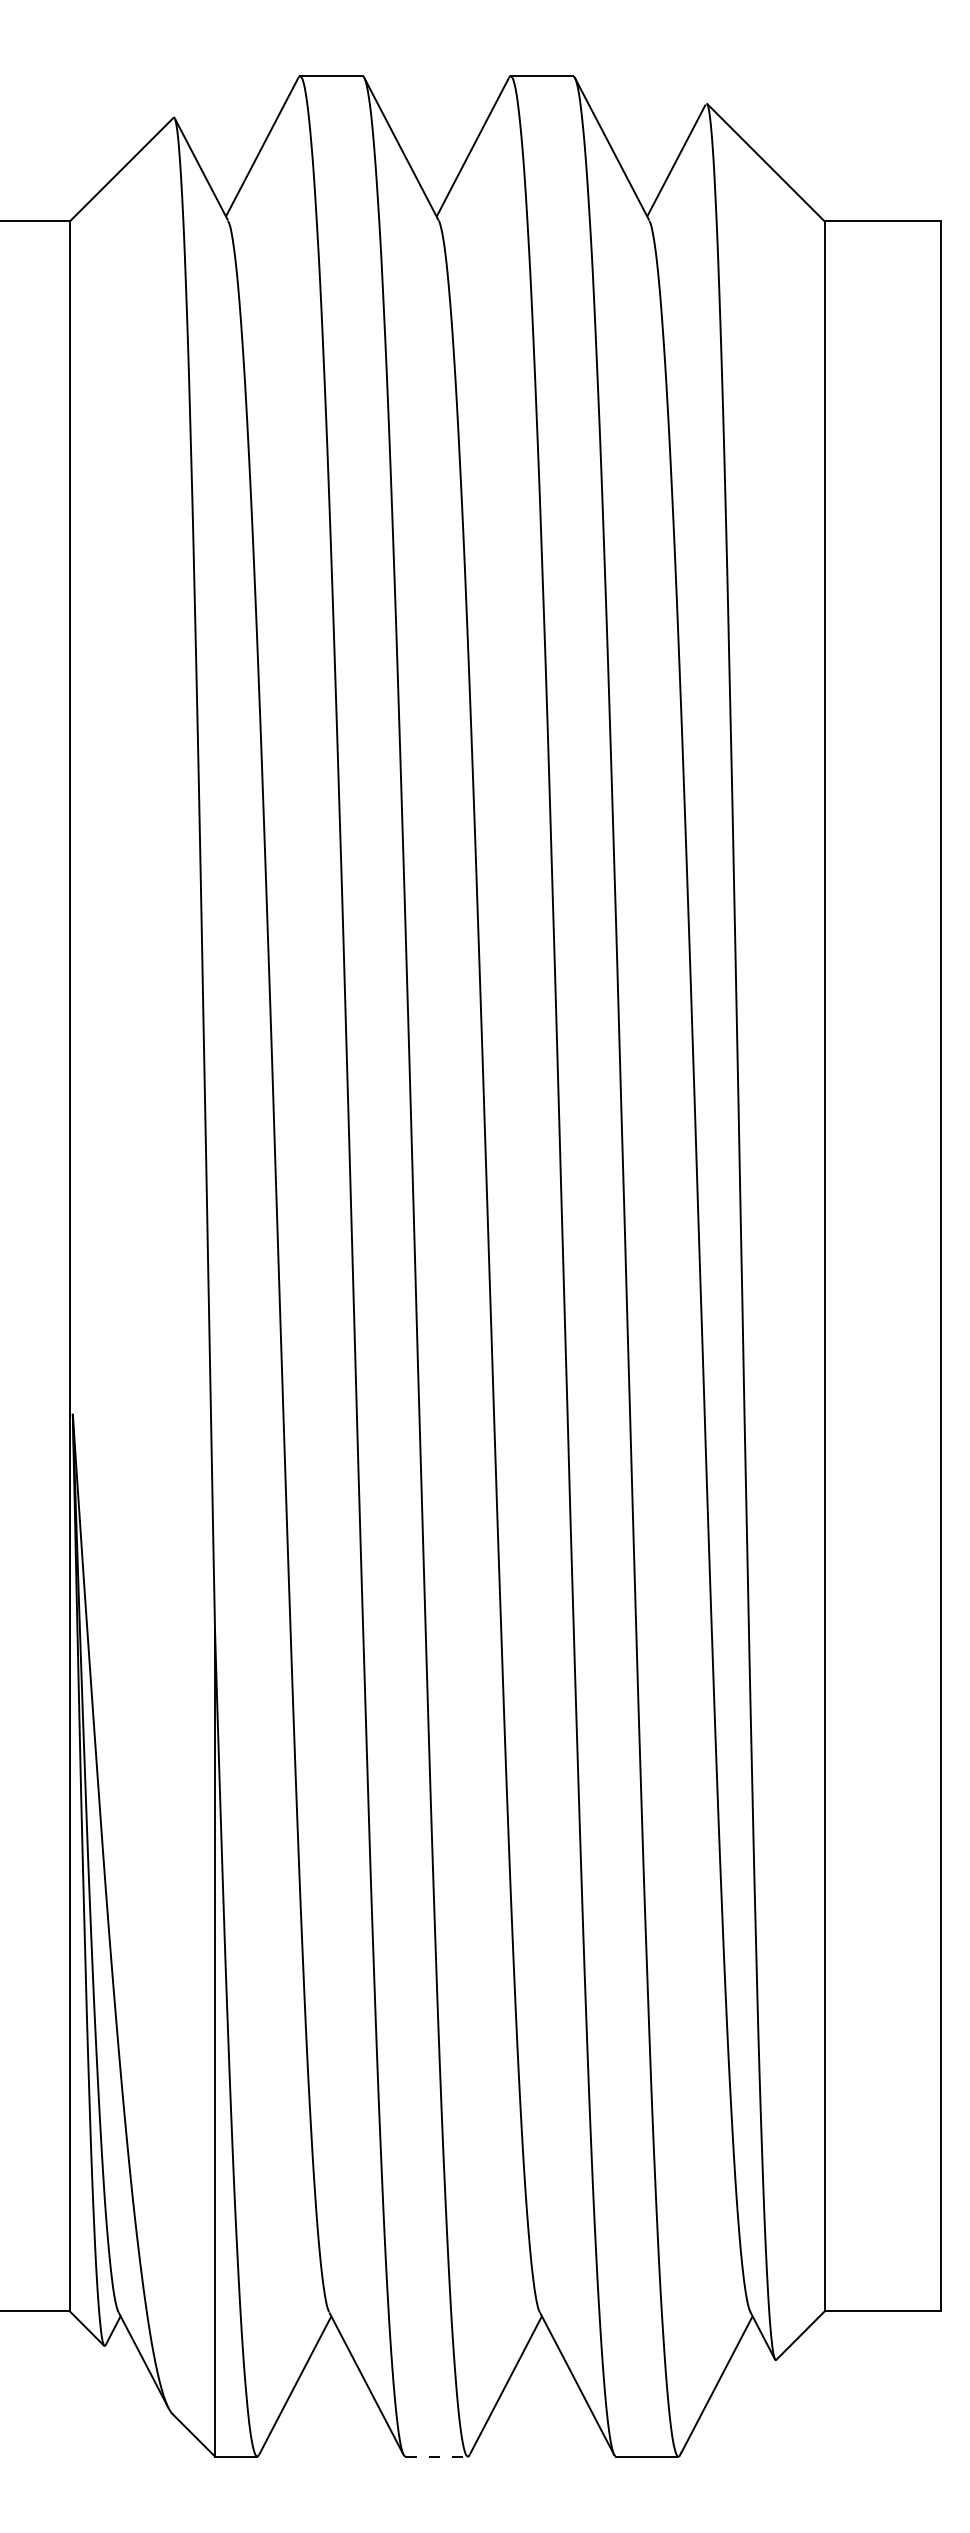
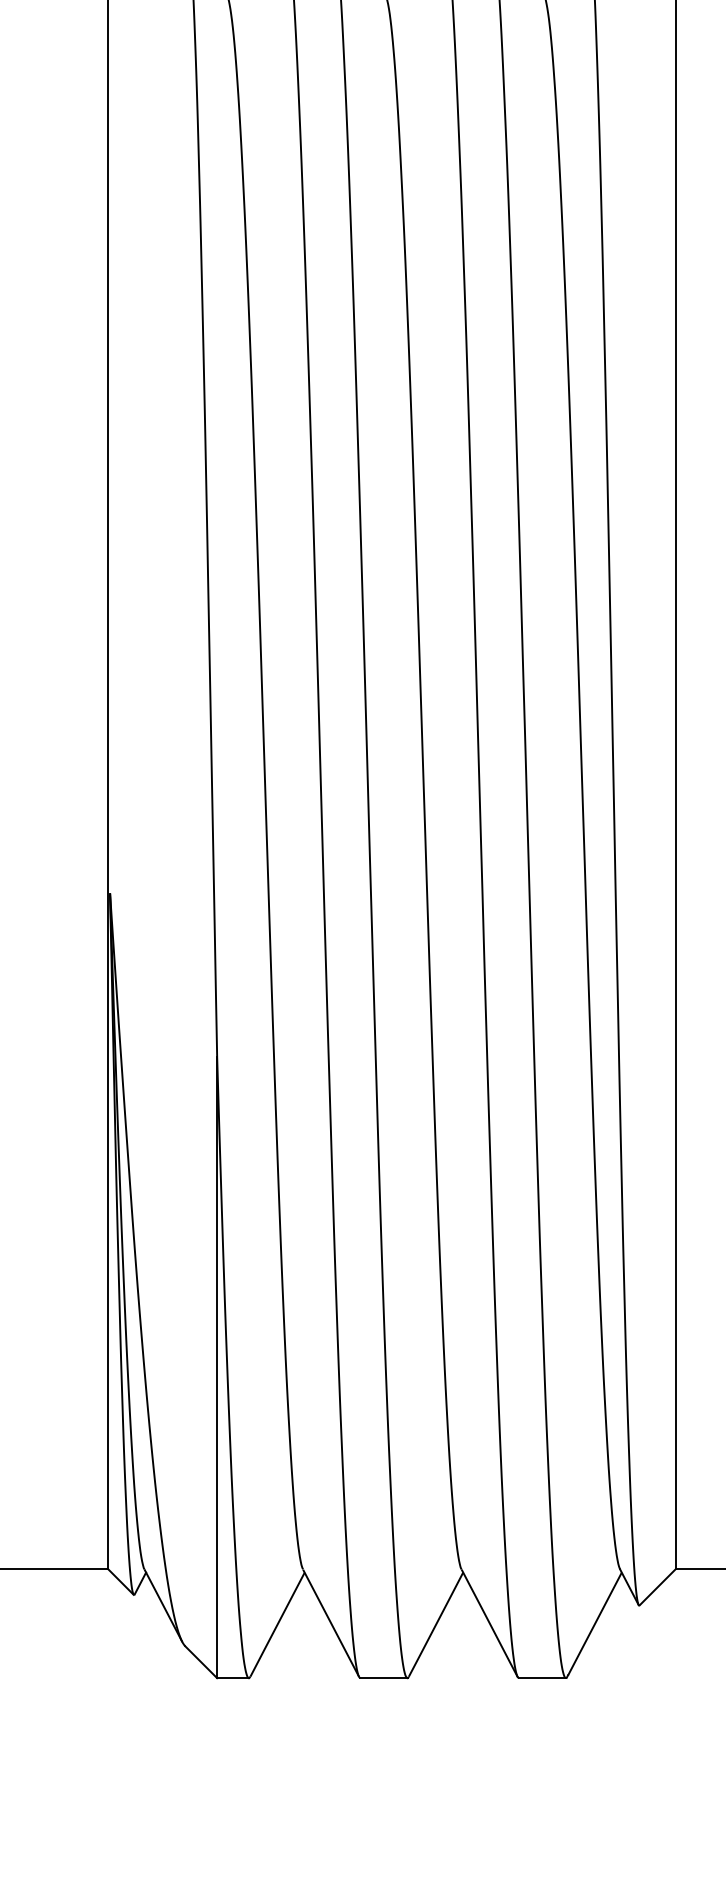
line: (437, 2456) -> (384, 1678), dashed -> solid

